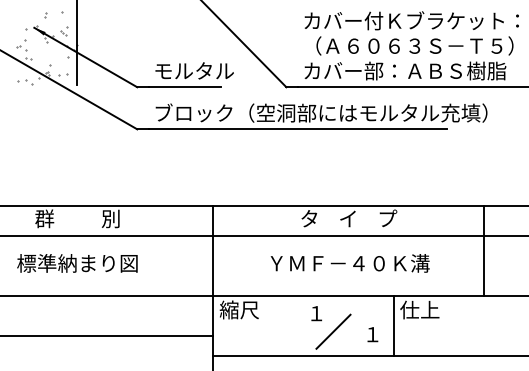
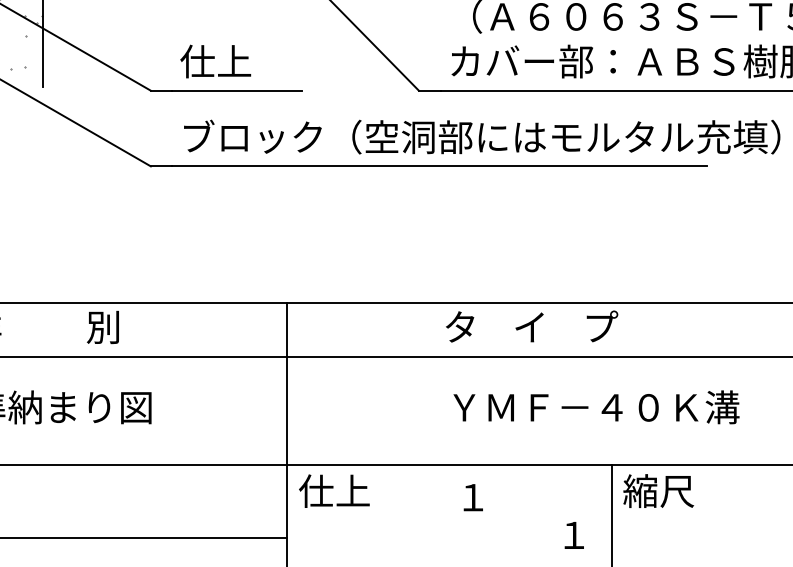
text: (193, 70) -> (251, 60), モルタル -> 仕上
line: (483, 250) -> (773, 384), removed
text: (349, 263) -> (595, 407), moved
text: (239, 309) -> (334, 490), 縮尺 -> 仕上
text: (419, 309) -> (658, 490), 仕上 -> 縮尺
line: (333, 331) -> (503, 529), removed

